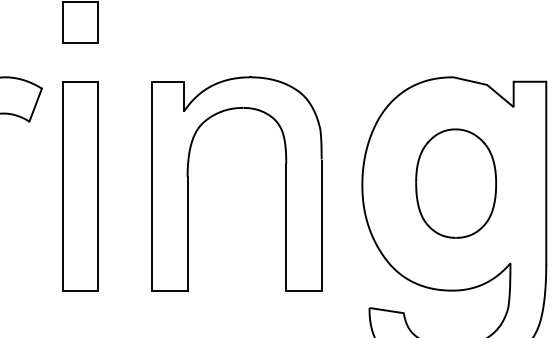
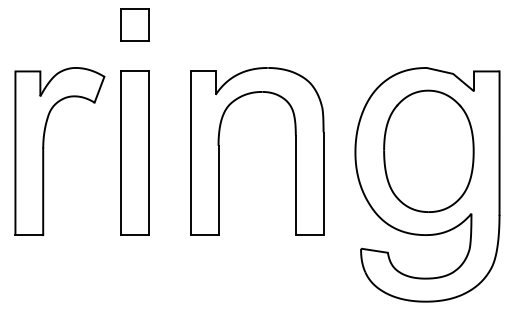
part: (455, 182) -> (428, 150), size x1.43

